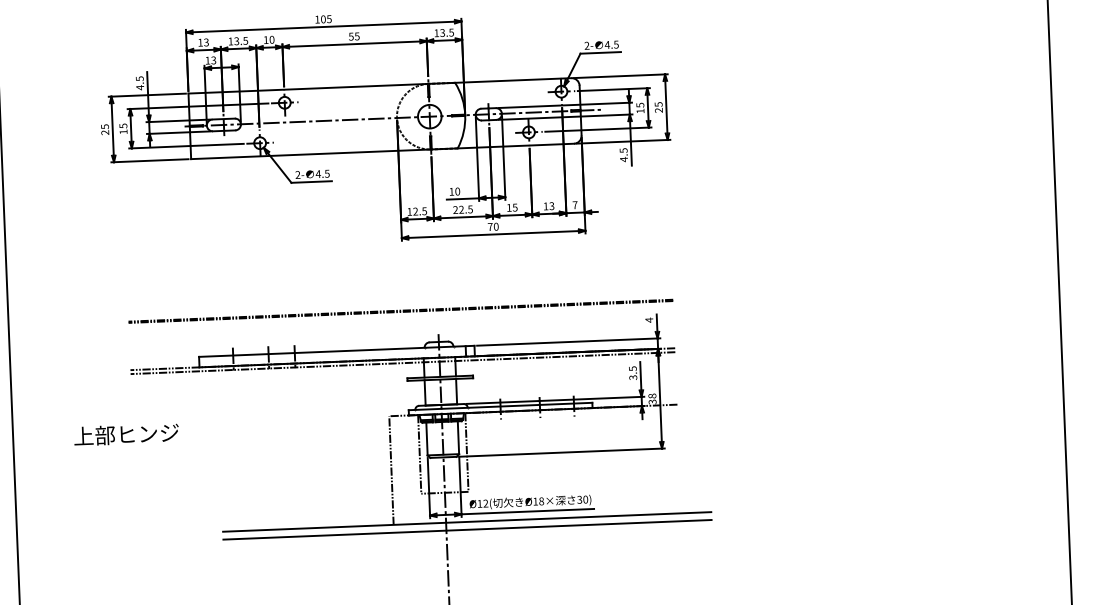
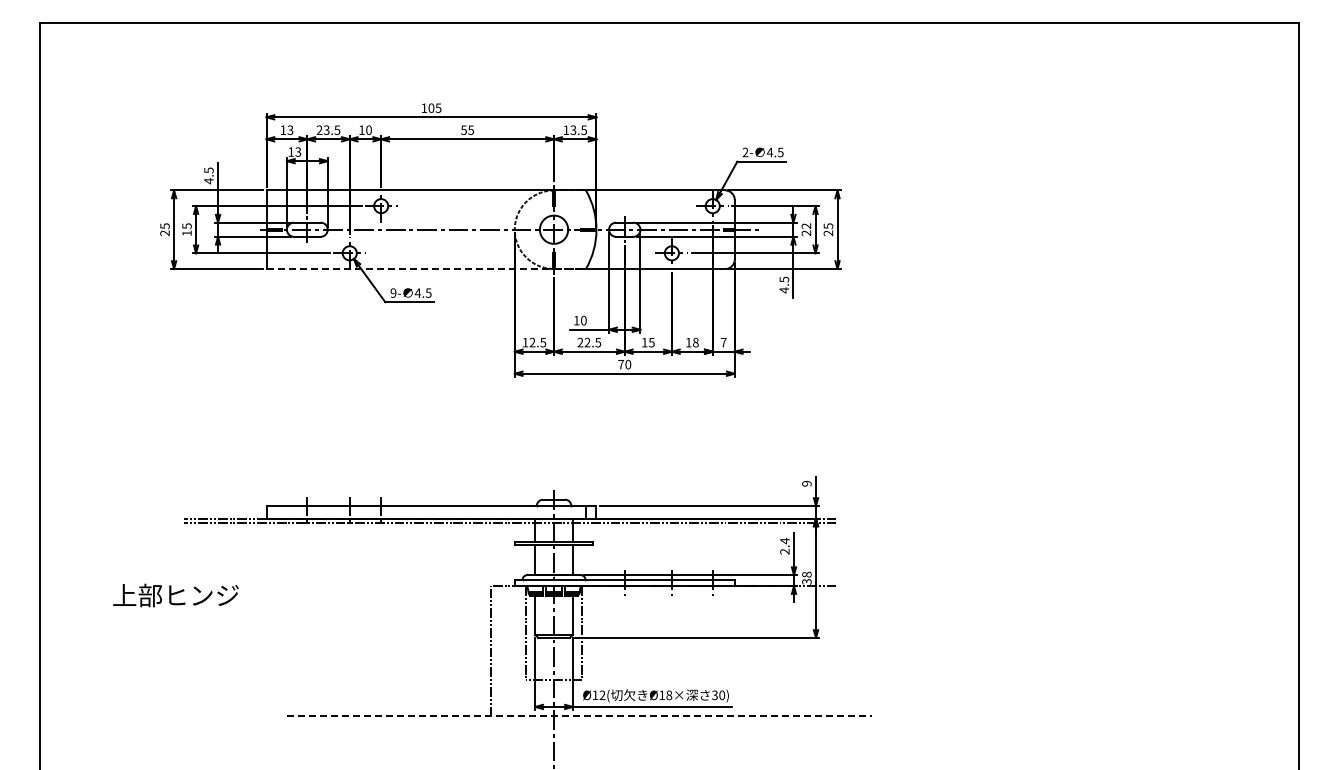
text: (230, 40) -> (319, 129), 13.5 -> 23.5
text: (640, 108) -> (806, 229), 15 -> 22
line: (324, 154) -> (426, 269), solid -> dashed
text: (297, 175) -> (393, 293), 2- -> 9-
text: (551, 206) -> (695, 342), 13 -> 18
line: (400, 310) -> (509, 460), removed
text: (648, 320) -> (806, 483), 4 -> 9
text: (632, 372) -> (784, 545), 3.5 -> 2.4
line: (467, 522) -> (579, 716), solid -> dashed
line: (466, 529) -> (578, 725), removed

